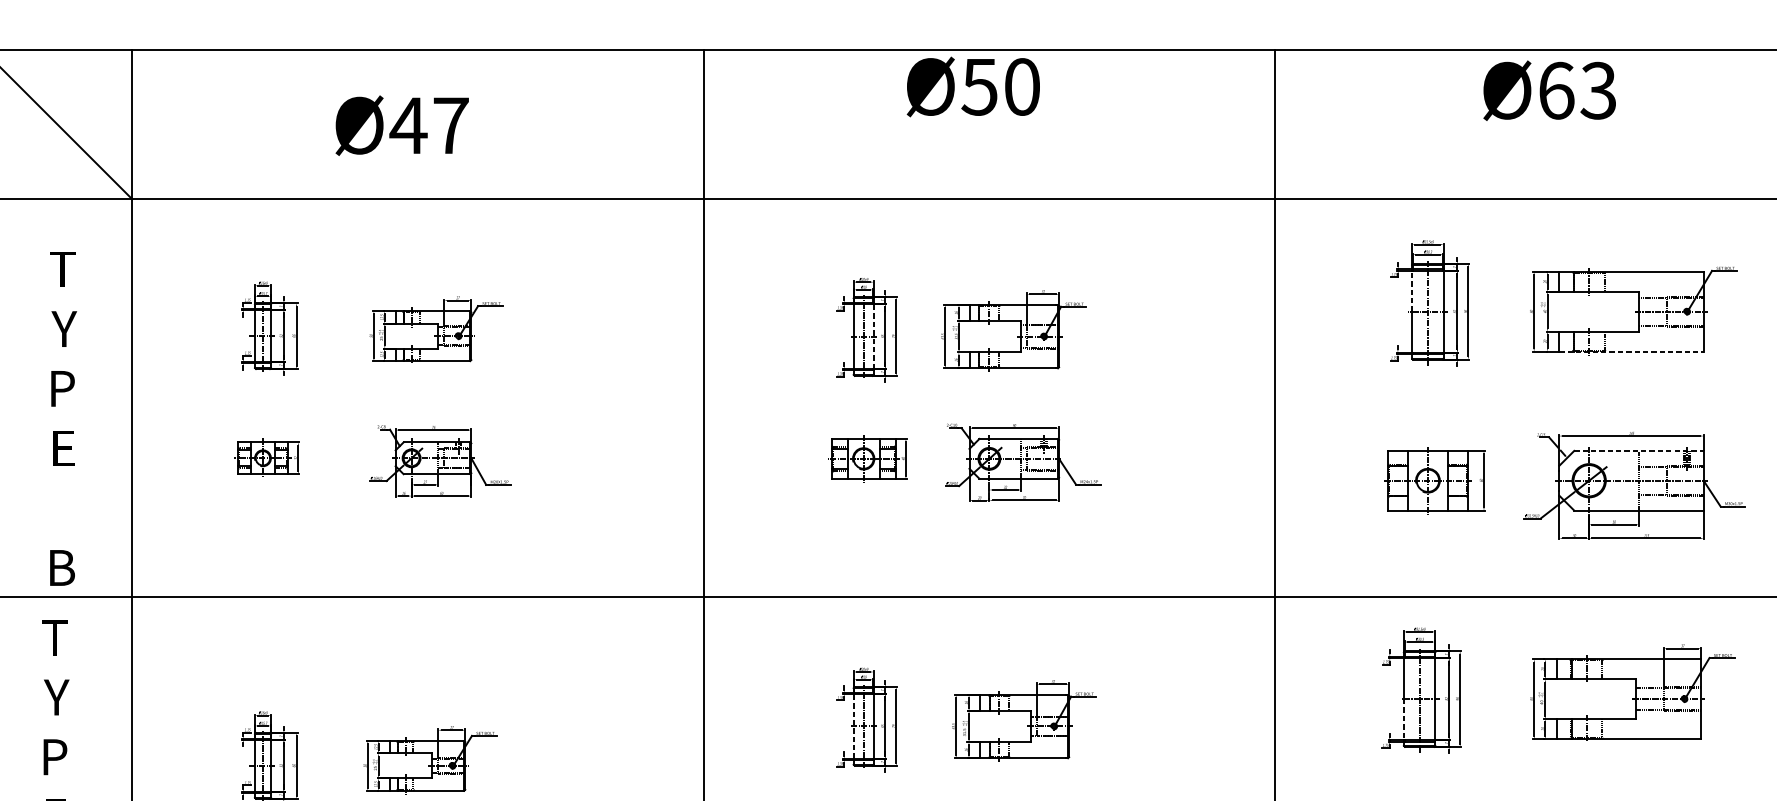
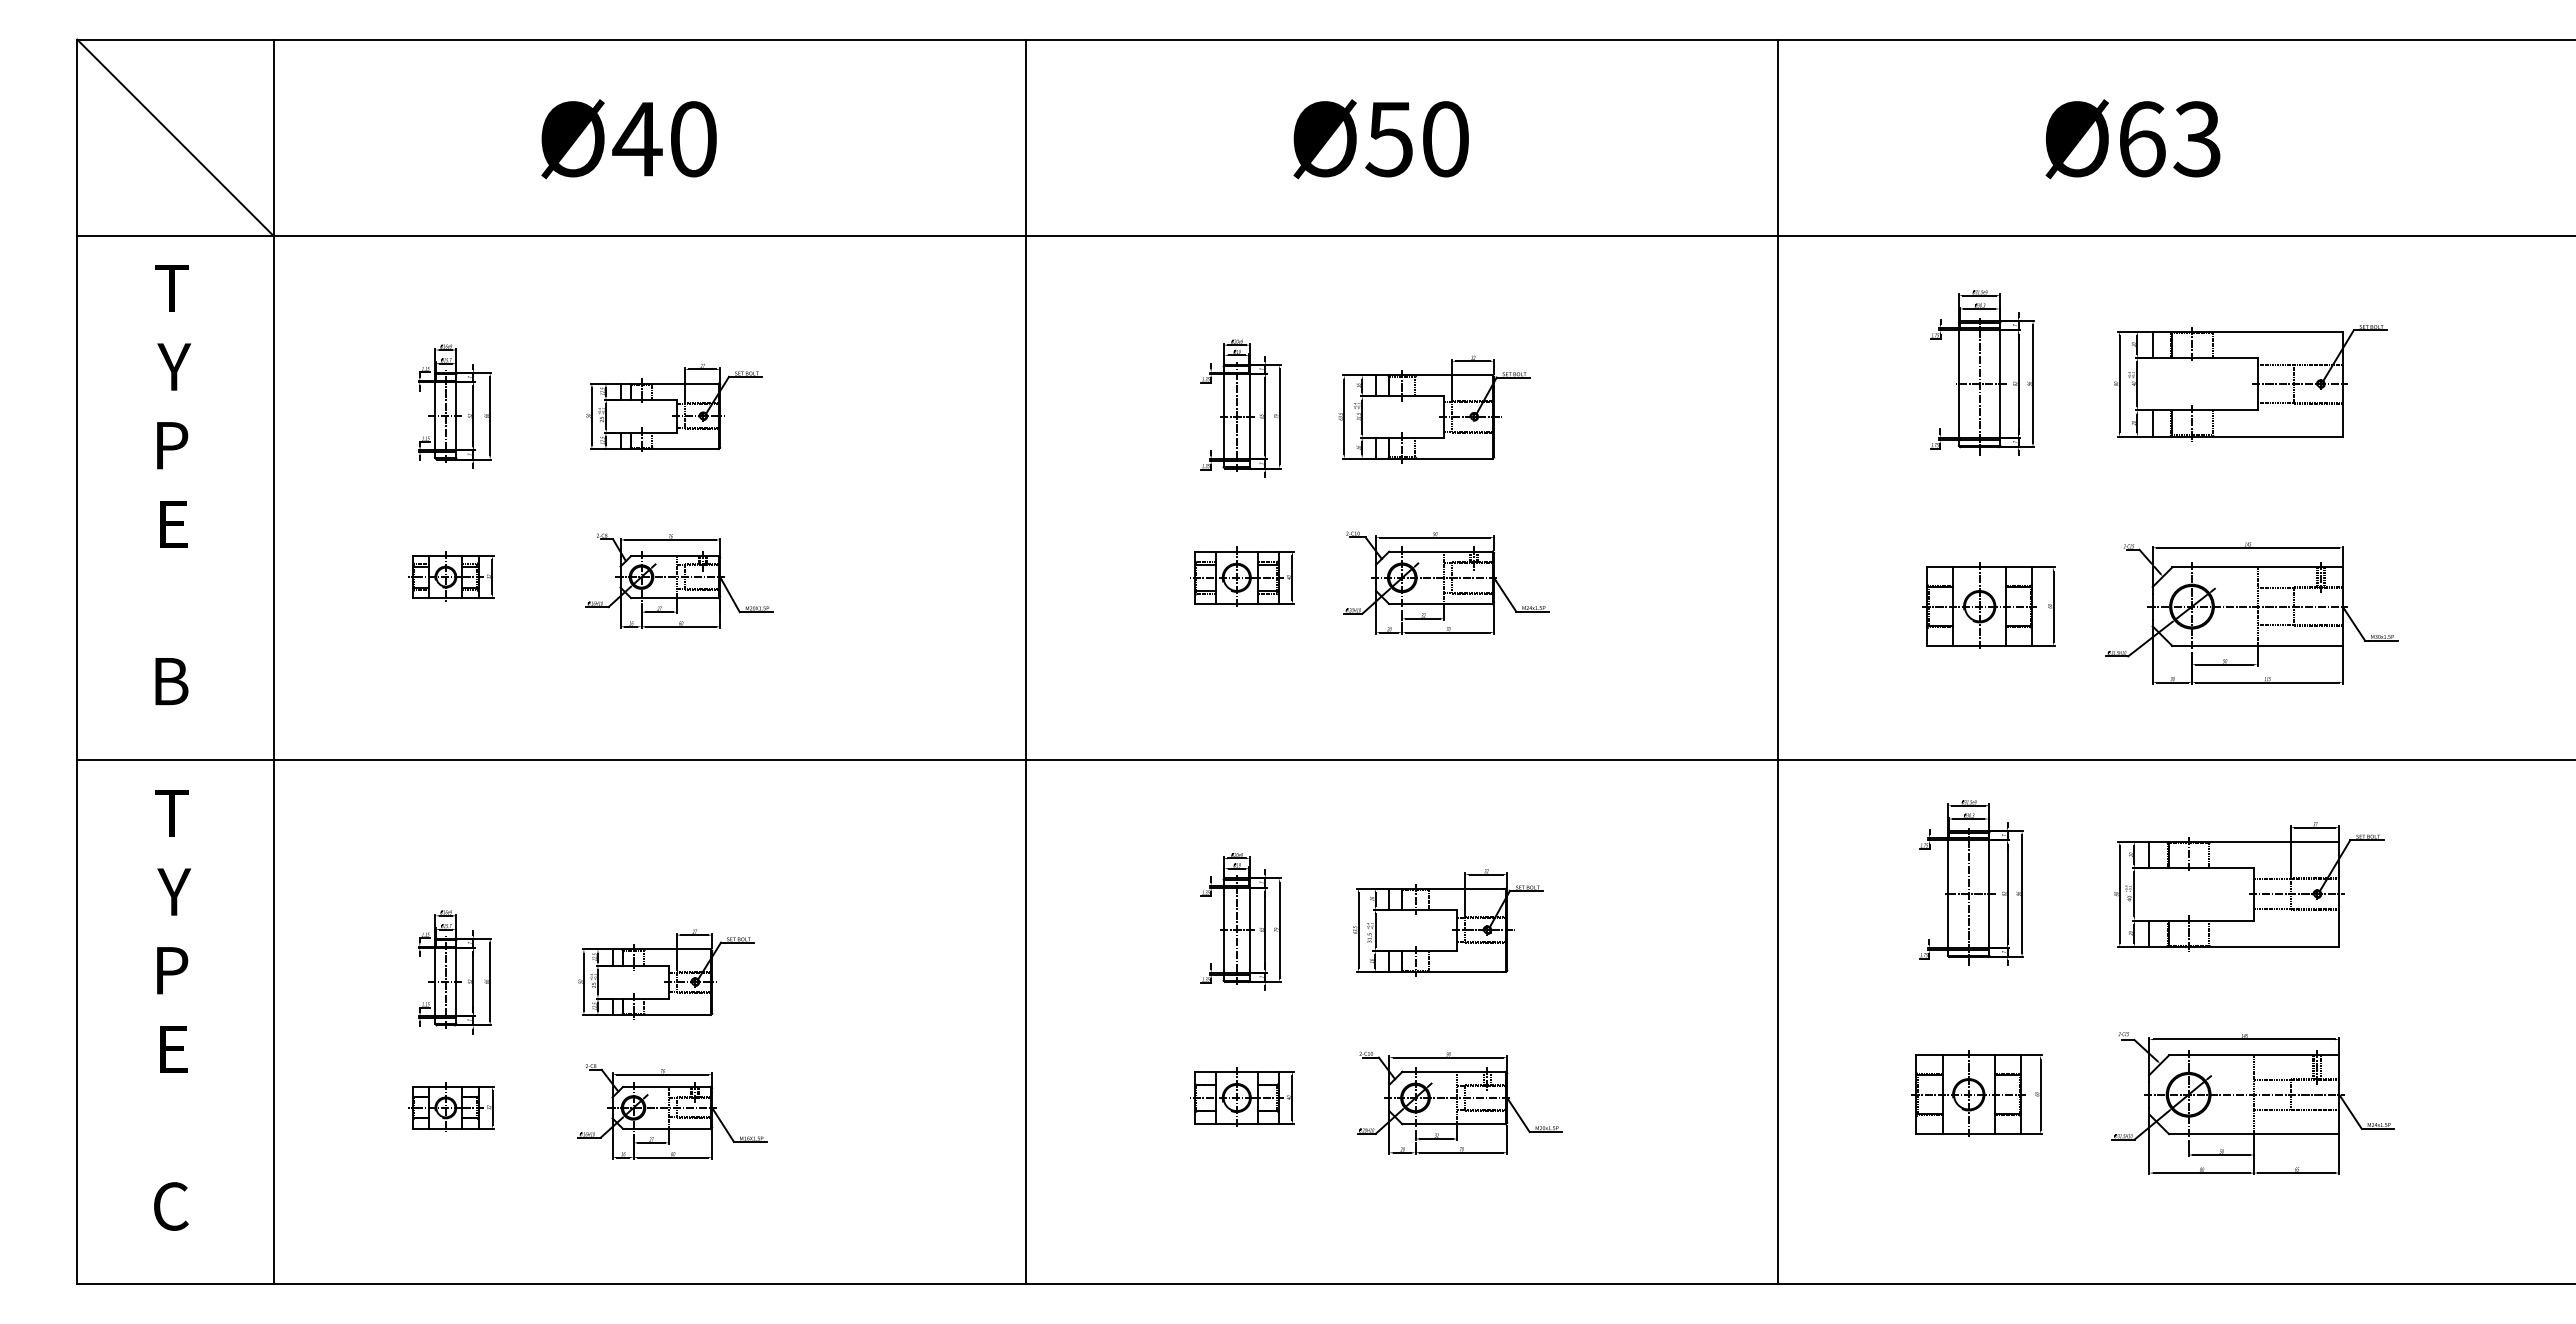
text: (972, 87) -> (1380, 139), moved
text: (1549, 90) -> (2132, 139), moved
text: (451, 125) -> (693, 139), Ø47 -> Ø40
line: (1412, 291) -> (1959, 357), dashed -> solid
line: (873, 336) -> (1249, 416), dashed -> solid
line: (1631, 351) -> (2247, 436), dashed -> solid
text: (63, 419) -> (173, 485), moved
line: (1639, 450) -> (2258, 567), dashed -> solid
line: (1404, 719) -> (1948, 921), dashed -> solid
line: (853, 726) -> (1223, 930), dashed -> solid

